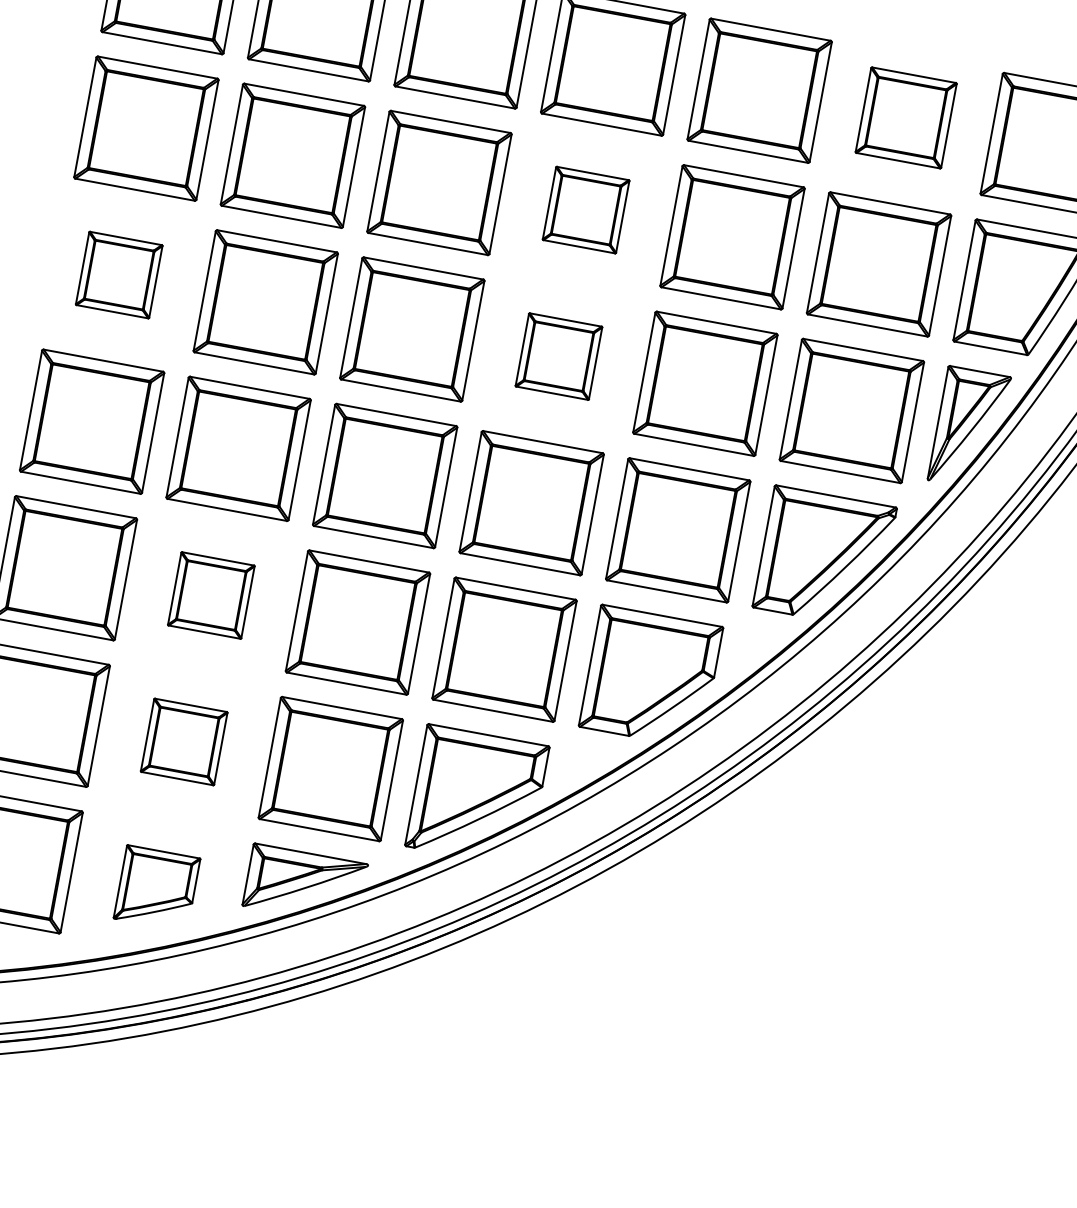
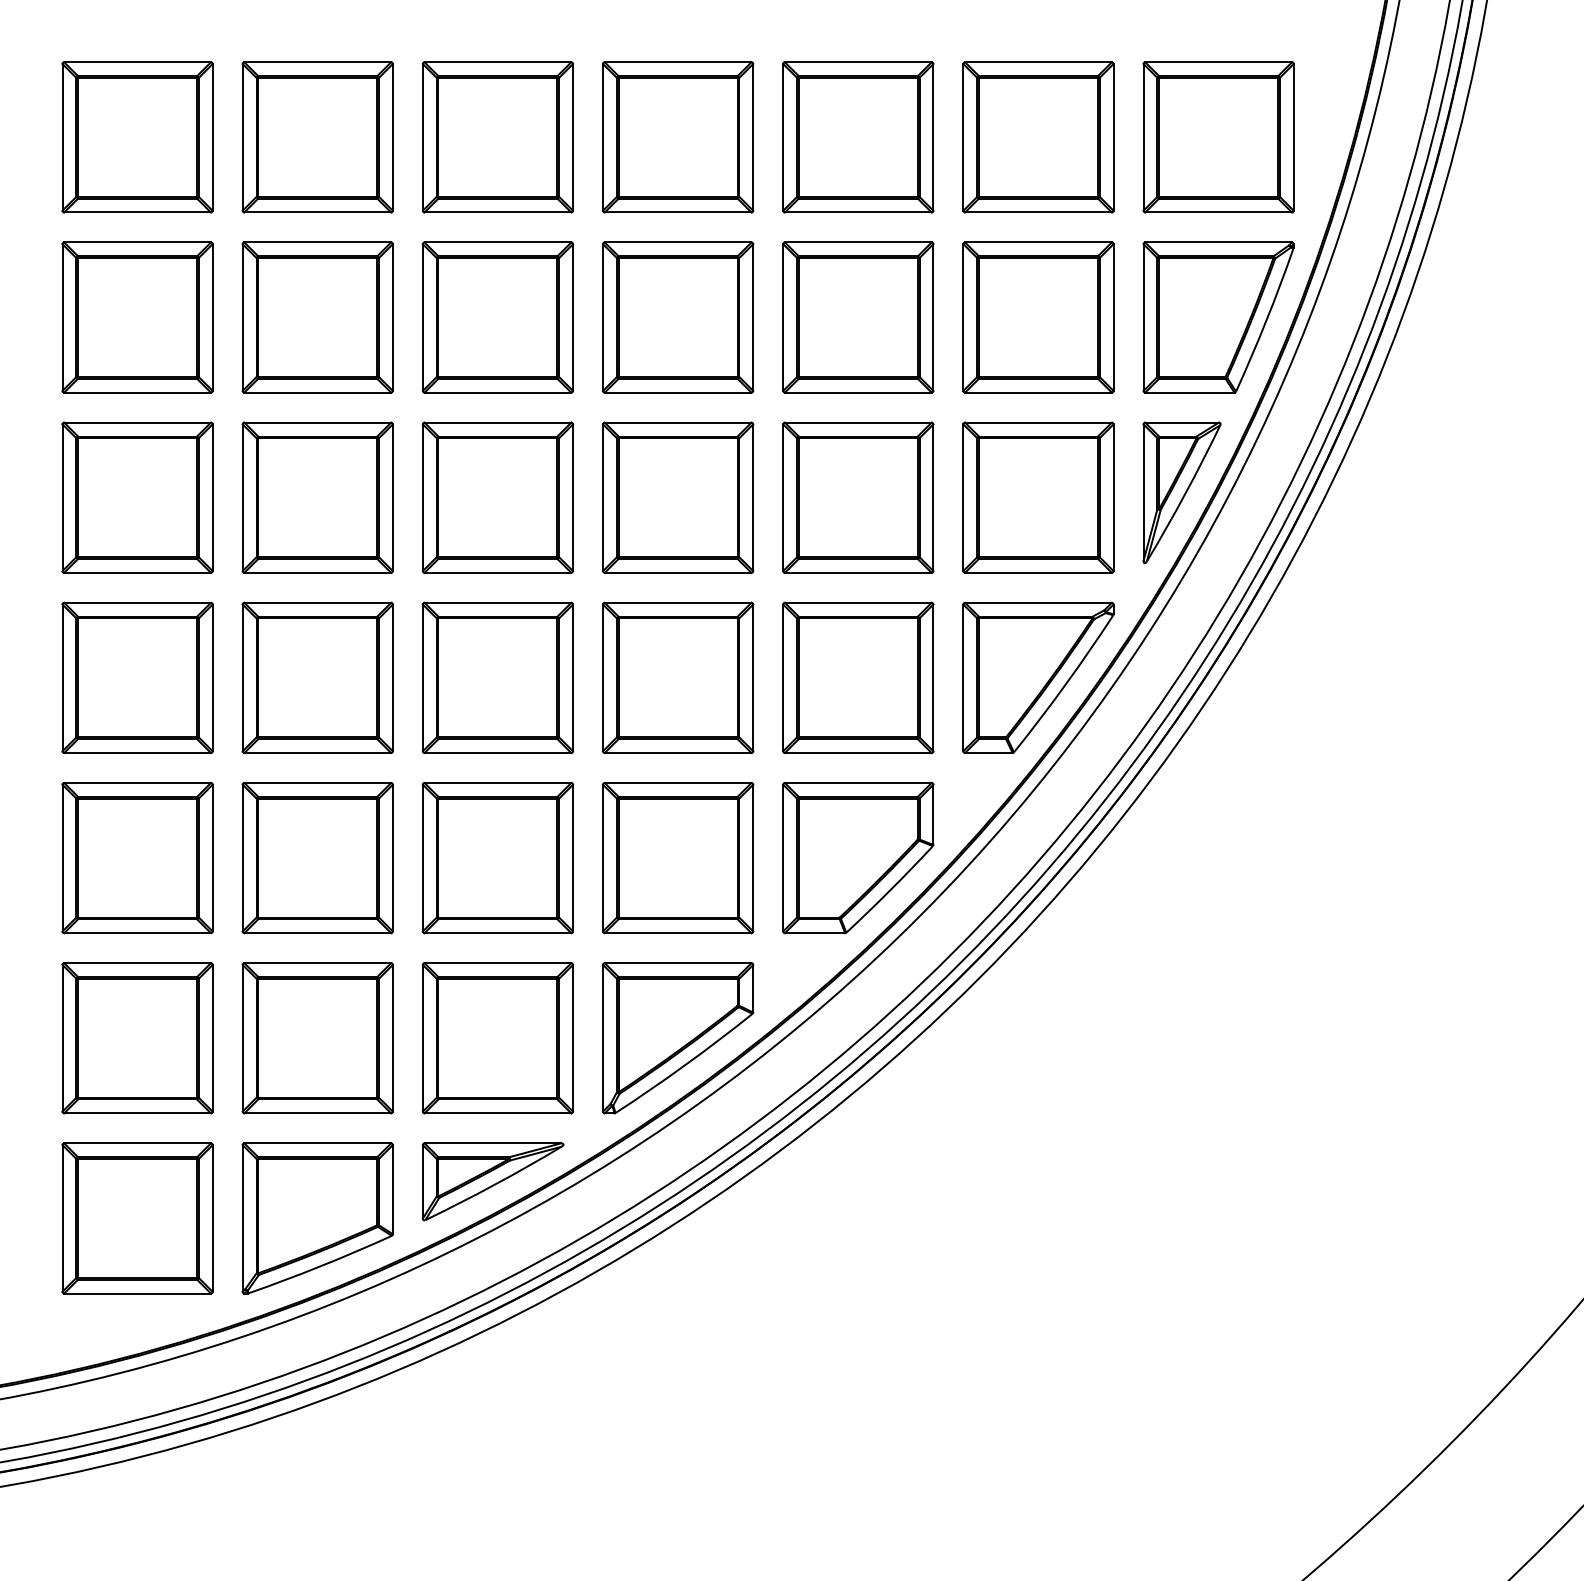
part: (906, 118) -> (1038, 137), size x1.43
part: (586, 210) -> (678, 317), size x1.67
part: (119, 274) -> (137, 497), size x1.67
part: (559, 356) -> (678, 497), size x1.67
part: (211, 595) -> (317, 858), size x1.67
part: (184, 742) -> (317, 1038), size x1.67
part: (156, 888) -> (317, 1218), size x1.67

